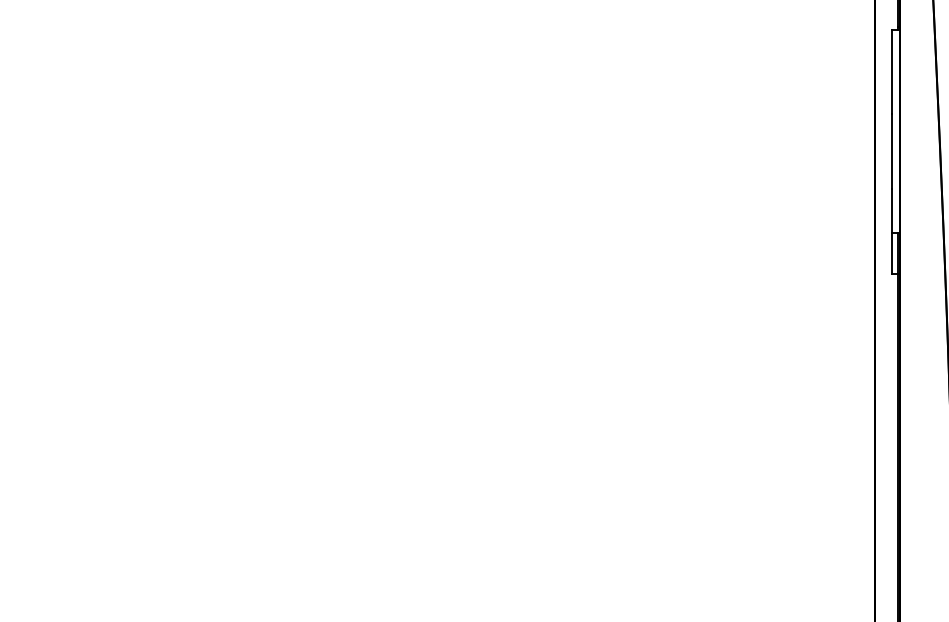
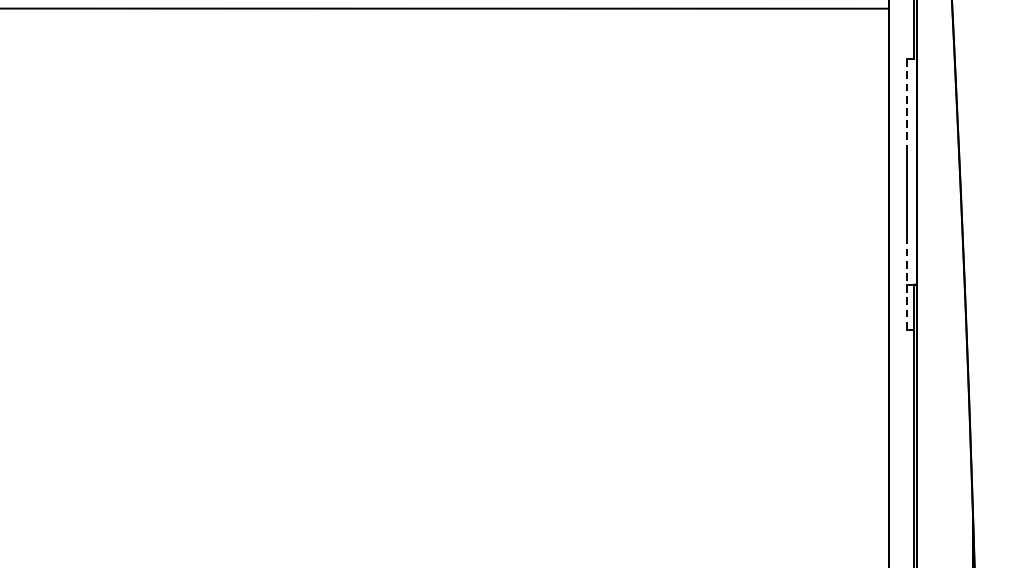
line: (891, 72) -> (906, 106), solid -> dashed
line: (891, 230) -> (906, 281), solid -> dashed

